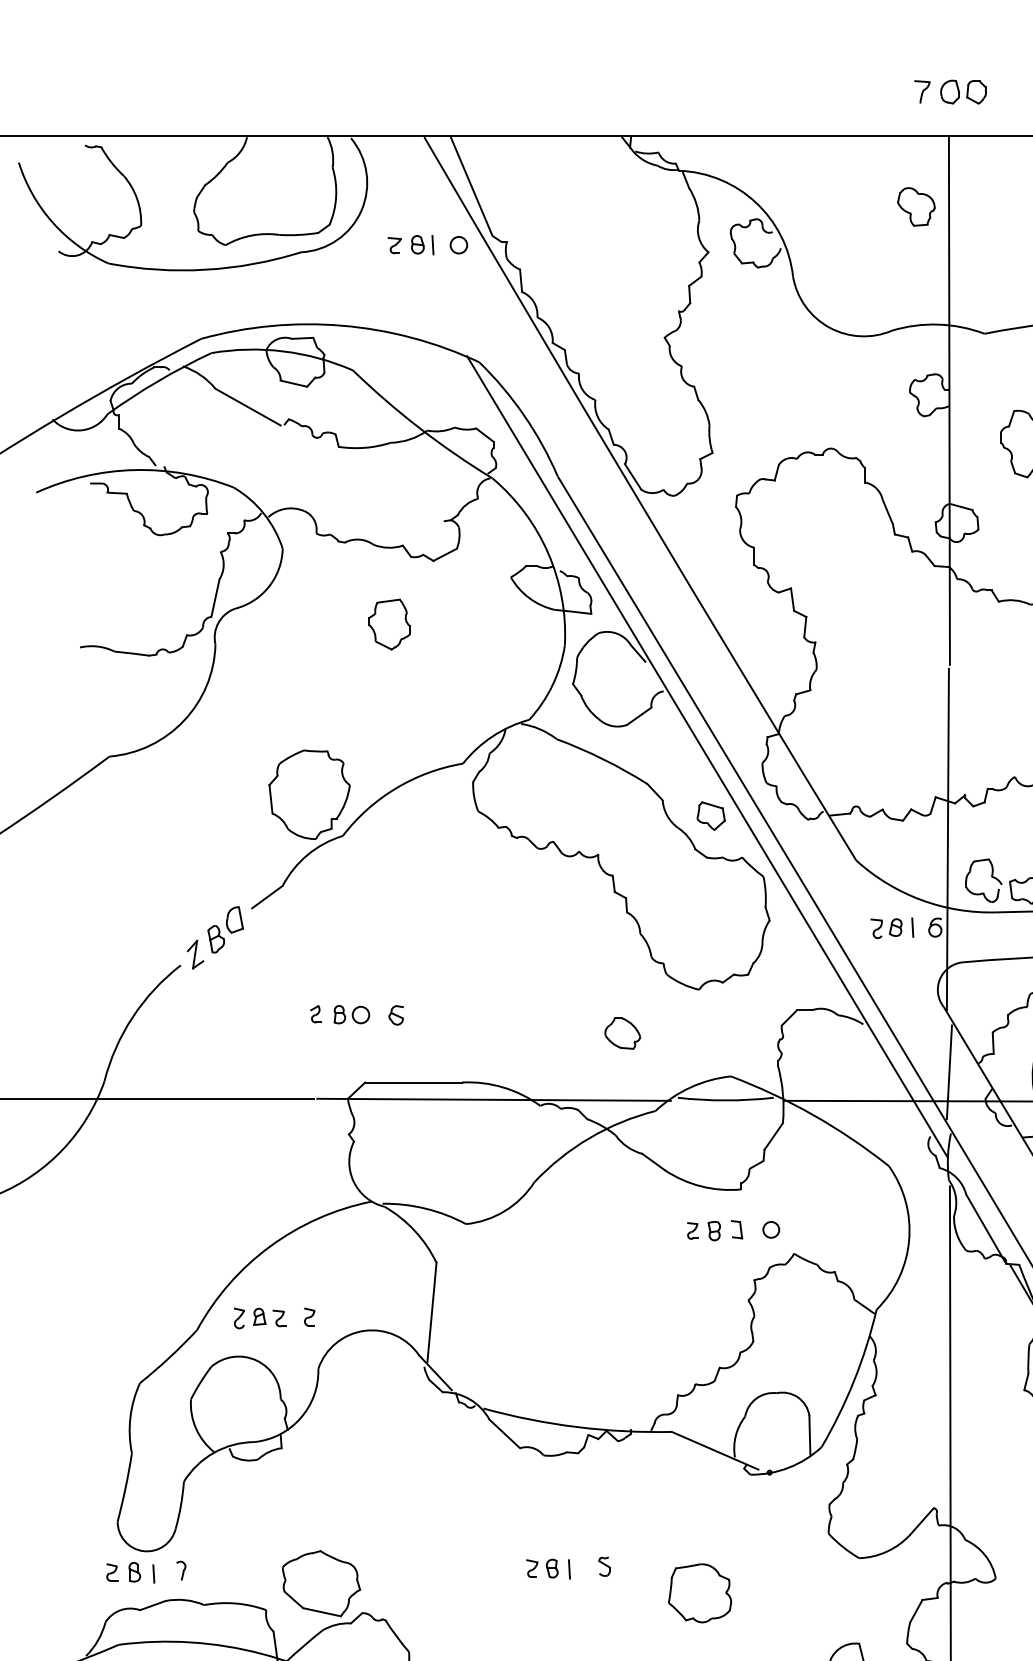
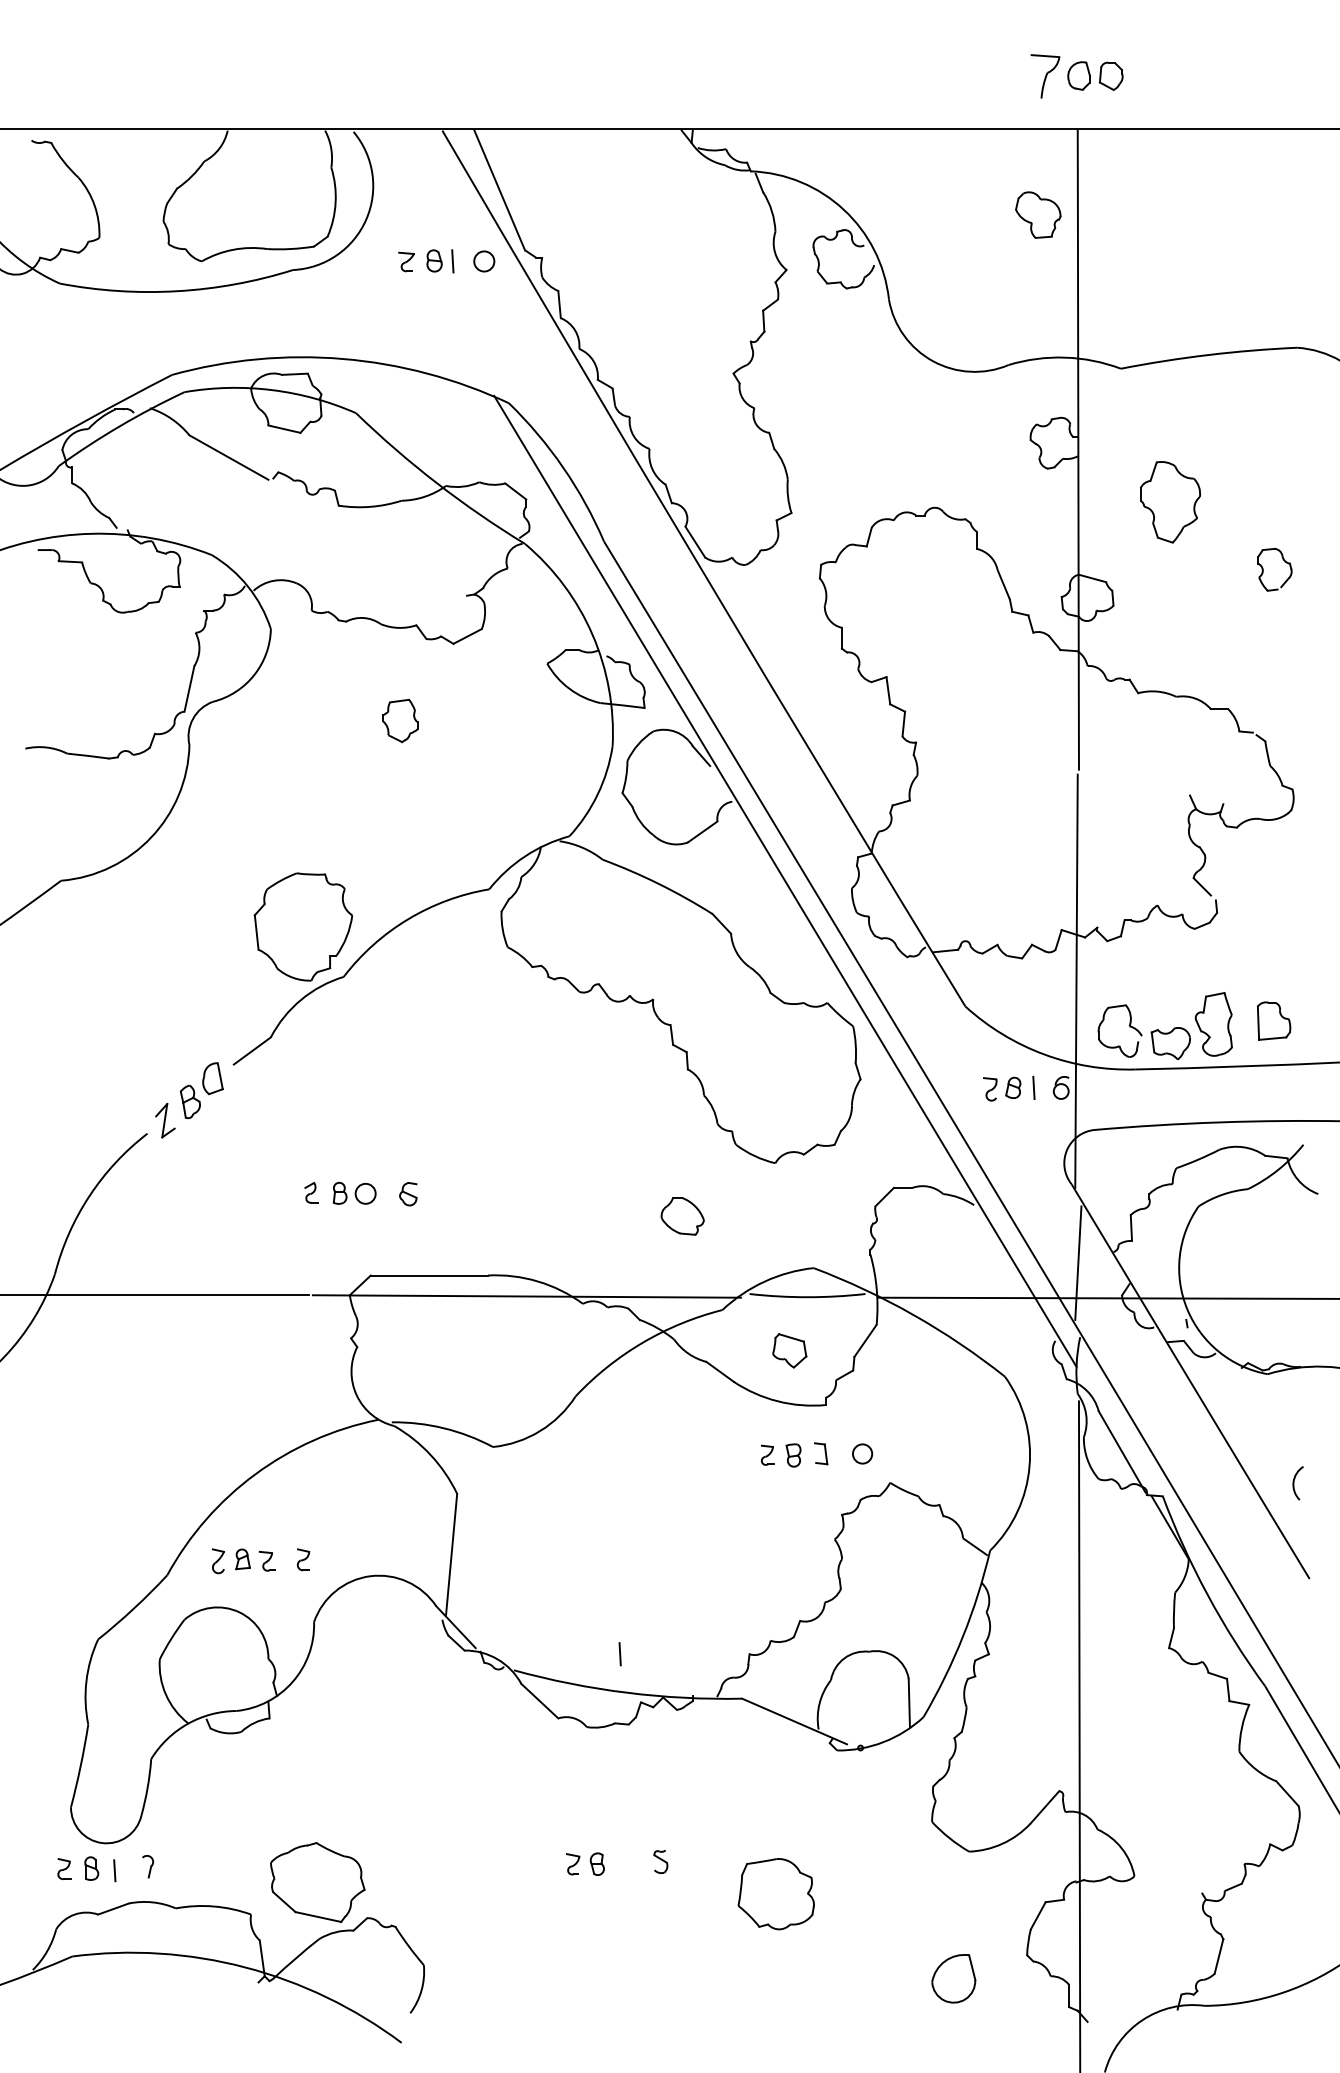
part: (922, 91) -> (1045, 75), size x1.6
part: (389, 624) -> (400, 720), size x0.7
part: (710, 815) -> (789, 1350), moved
line: (568, 1569) -> (619, 1654), moved

